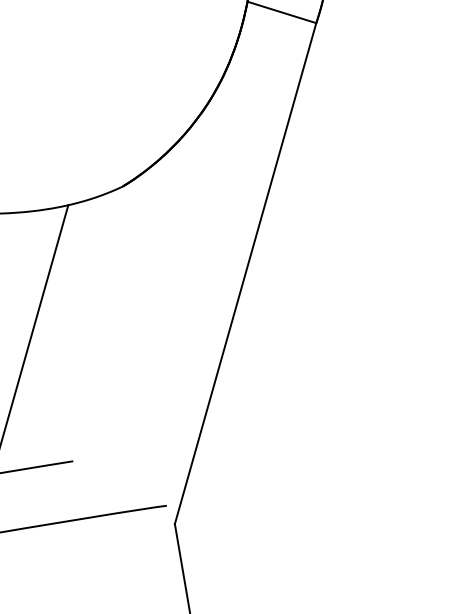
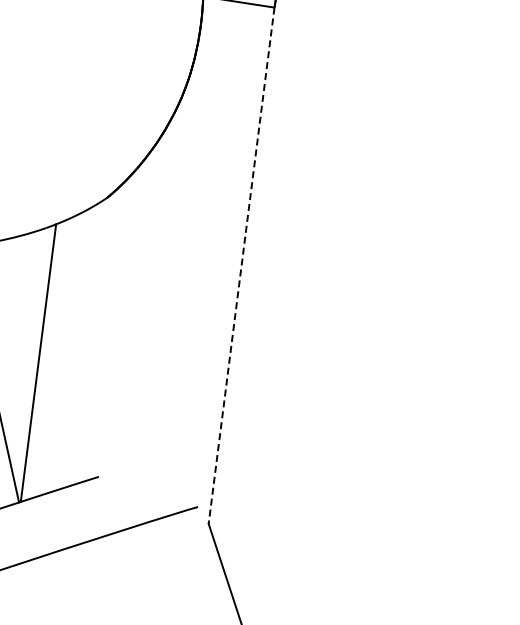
line: (245, 274) -> (241, 266), solid -> dashed

